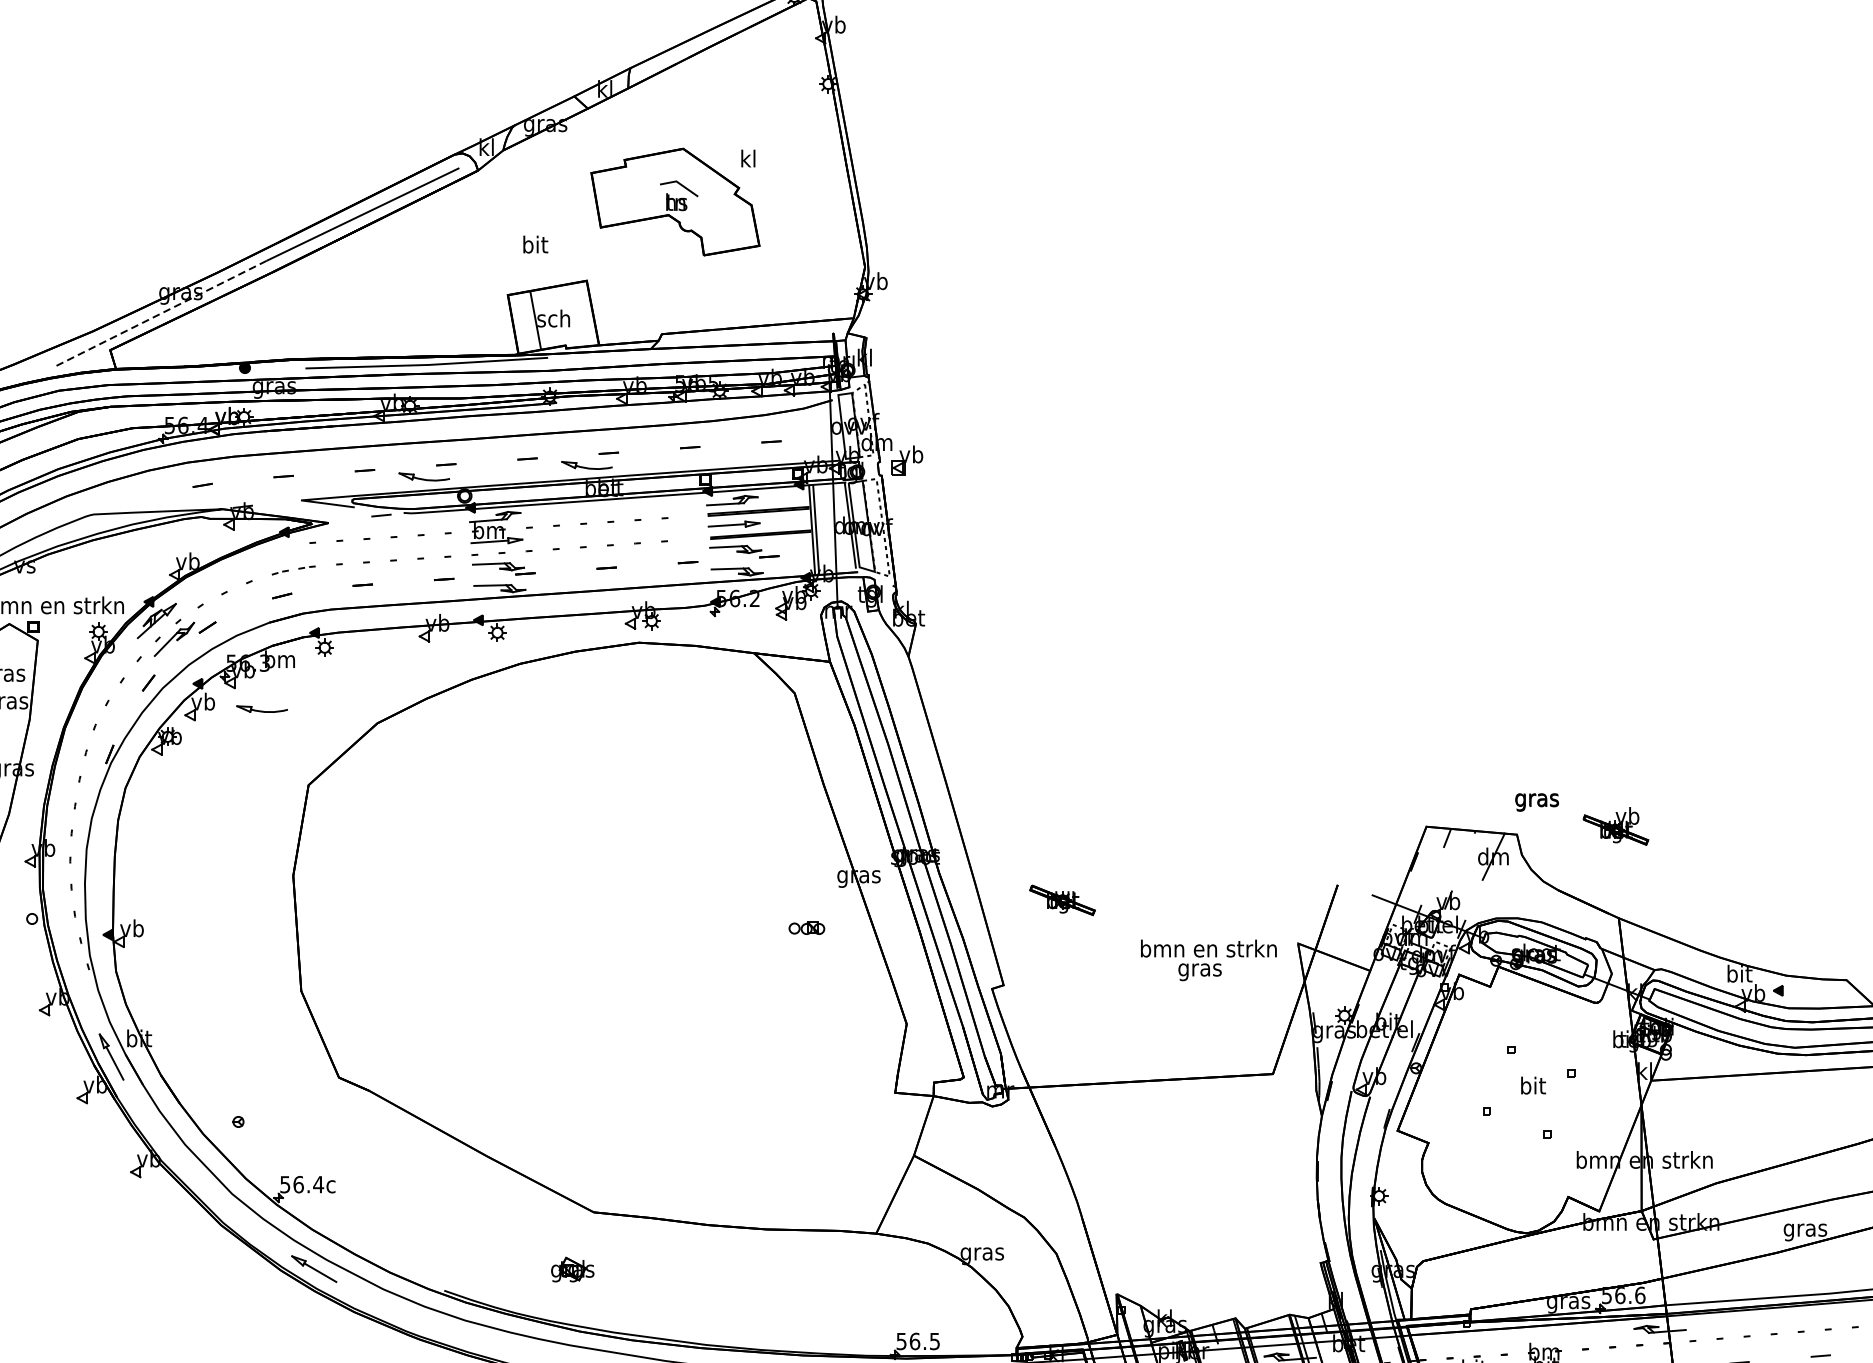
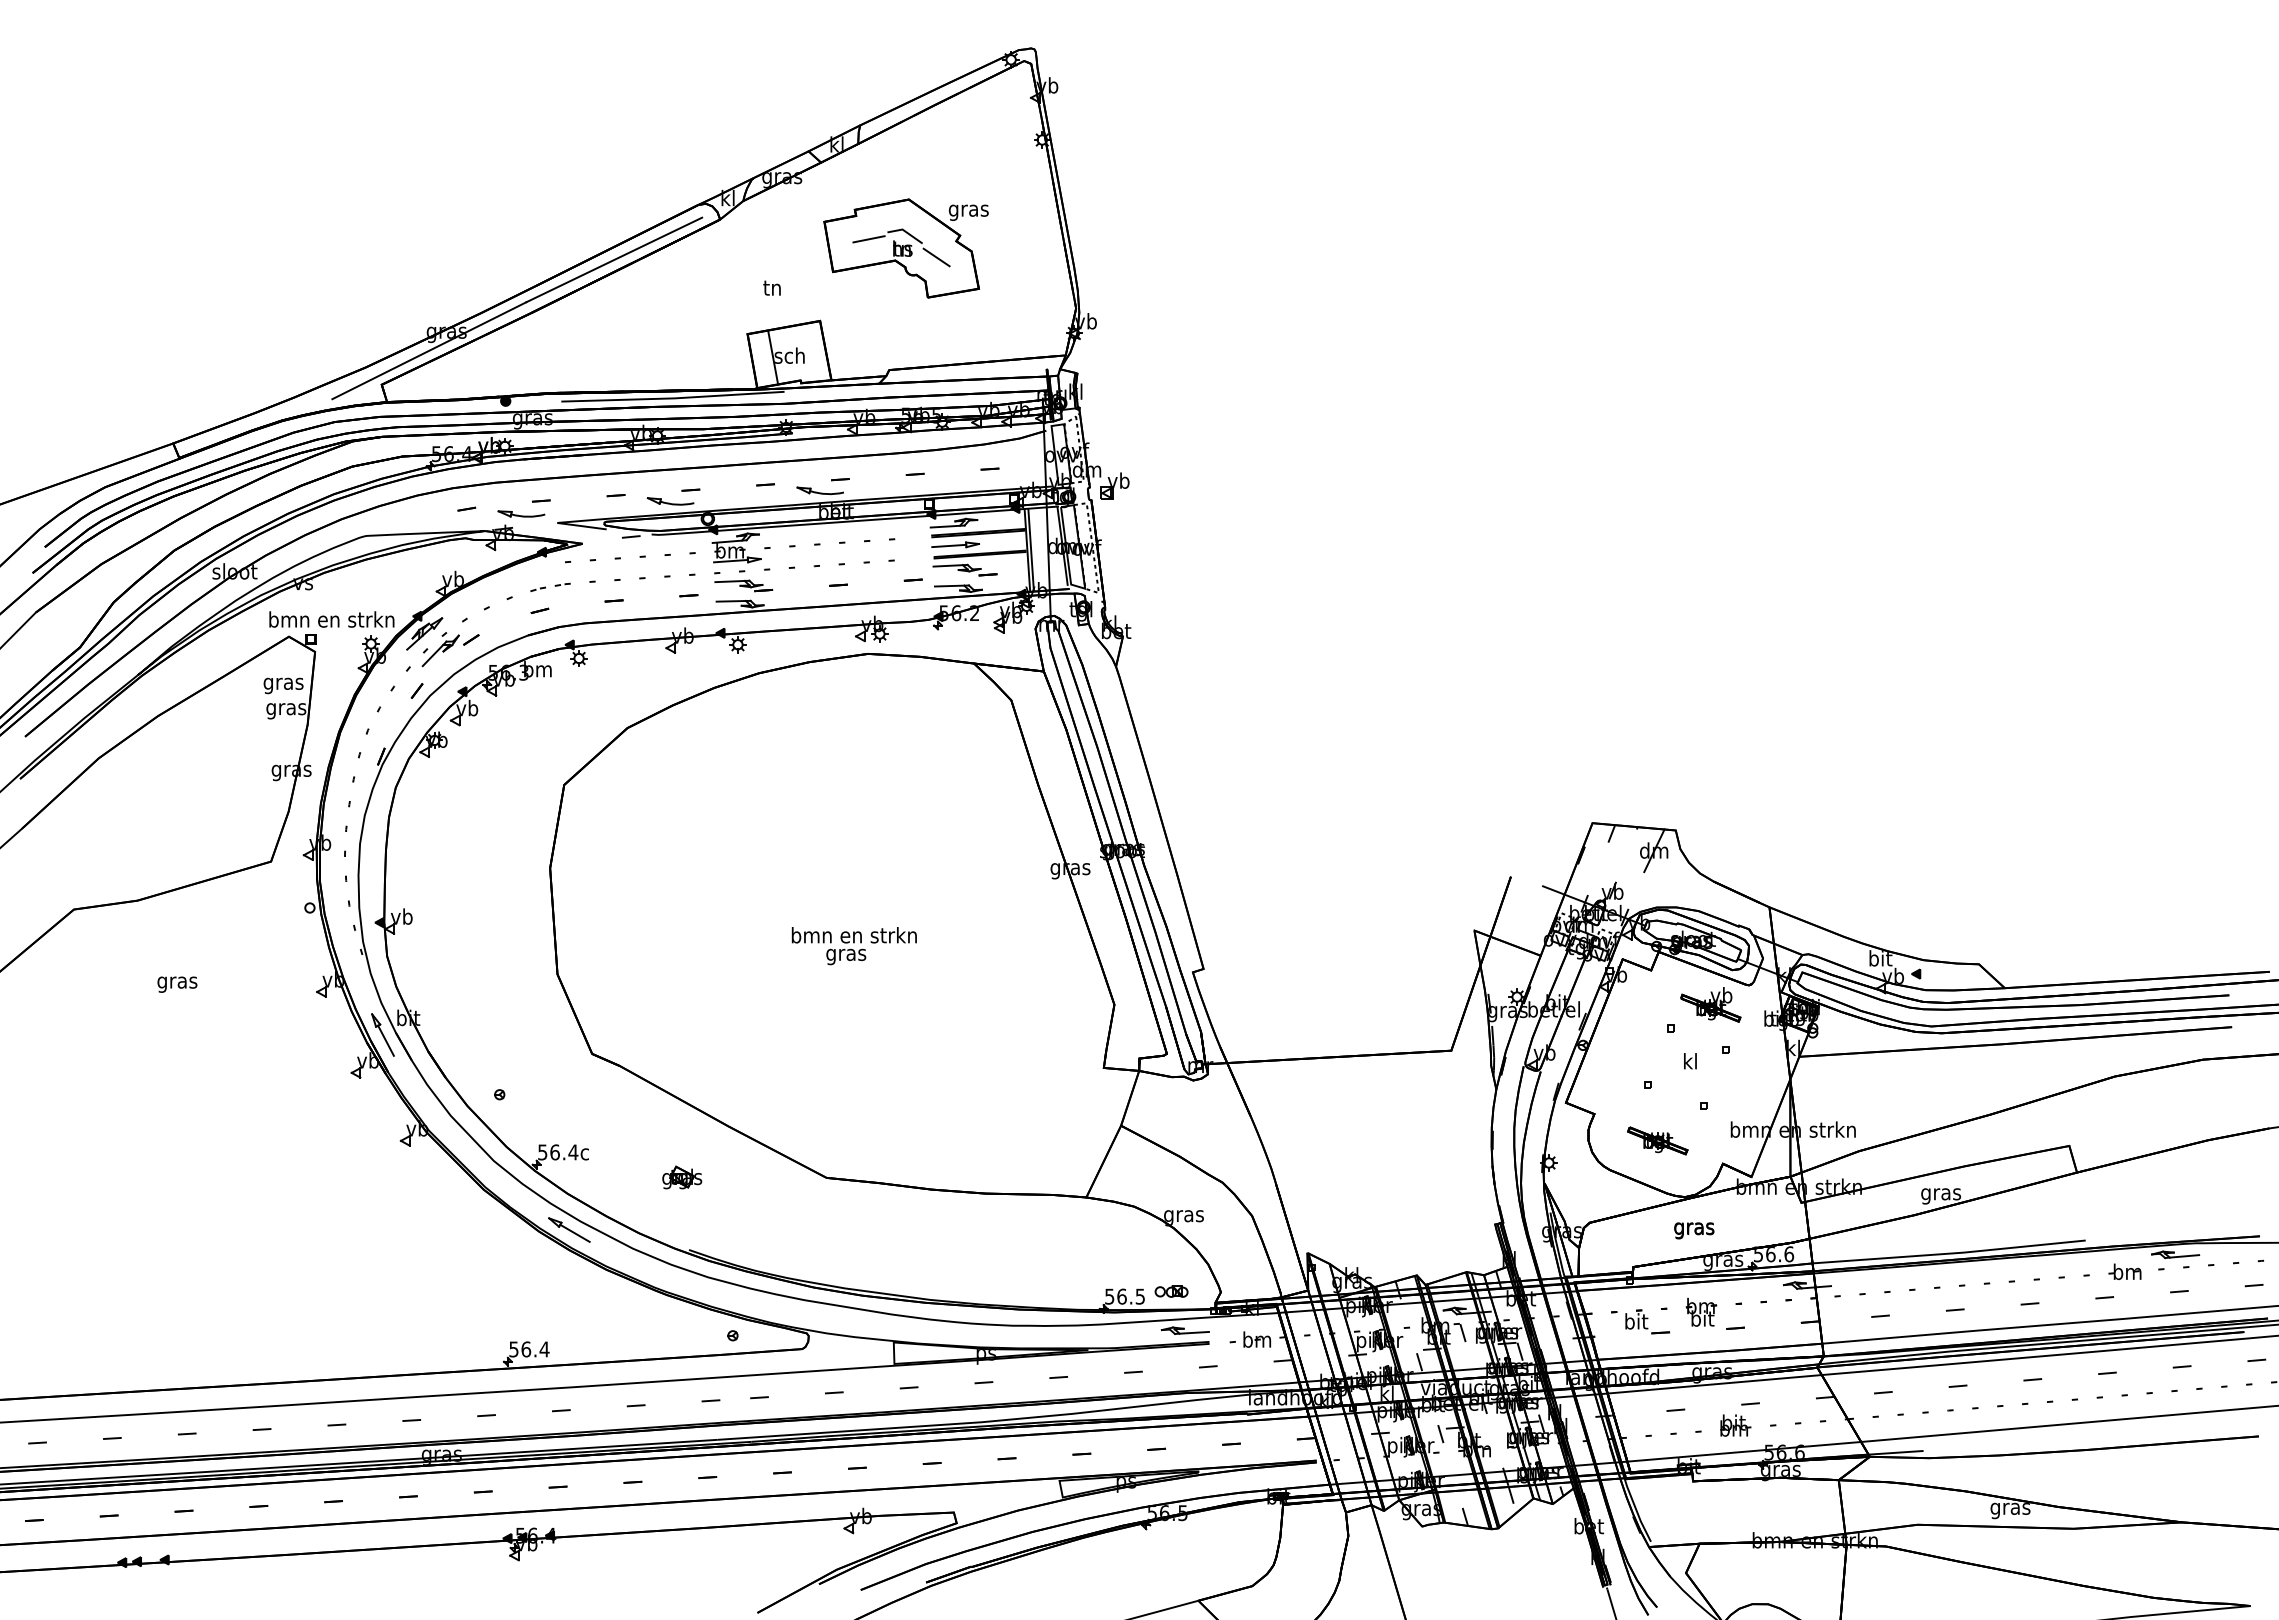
text: (748, 160) -> (968, 210), kl -> gras
line: (639, 192) -> (868, 239), added
line: (713, 211) -> (936, 257), added
text: (535, 244) -> (772, 287), bit -> tn
line: (162, 312) -> (429, 350), dashed -> solid
part: (262, 708) -> (521, 513), moved
text: (1537, 802) -> (1694, 1230), moved
part: (1615, 826) -> (1710, 1004), moved
part: (1062, 899) -> (1657, 1140), moved
part: (806, 928) -> (1171, 1291), moved
text: (1207, 960) -> (853, 946), moved
text: (1532, 1085) -> (1690, 1061), bit -> kl
part: (573, 1269) -> (682, 1177), moved

